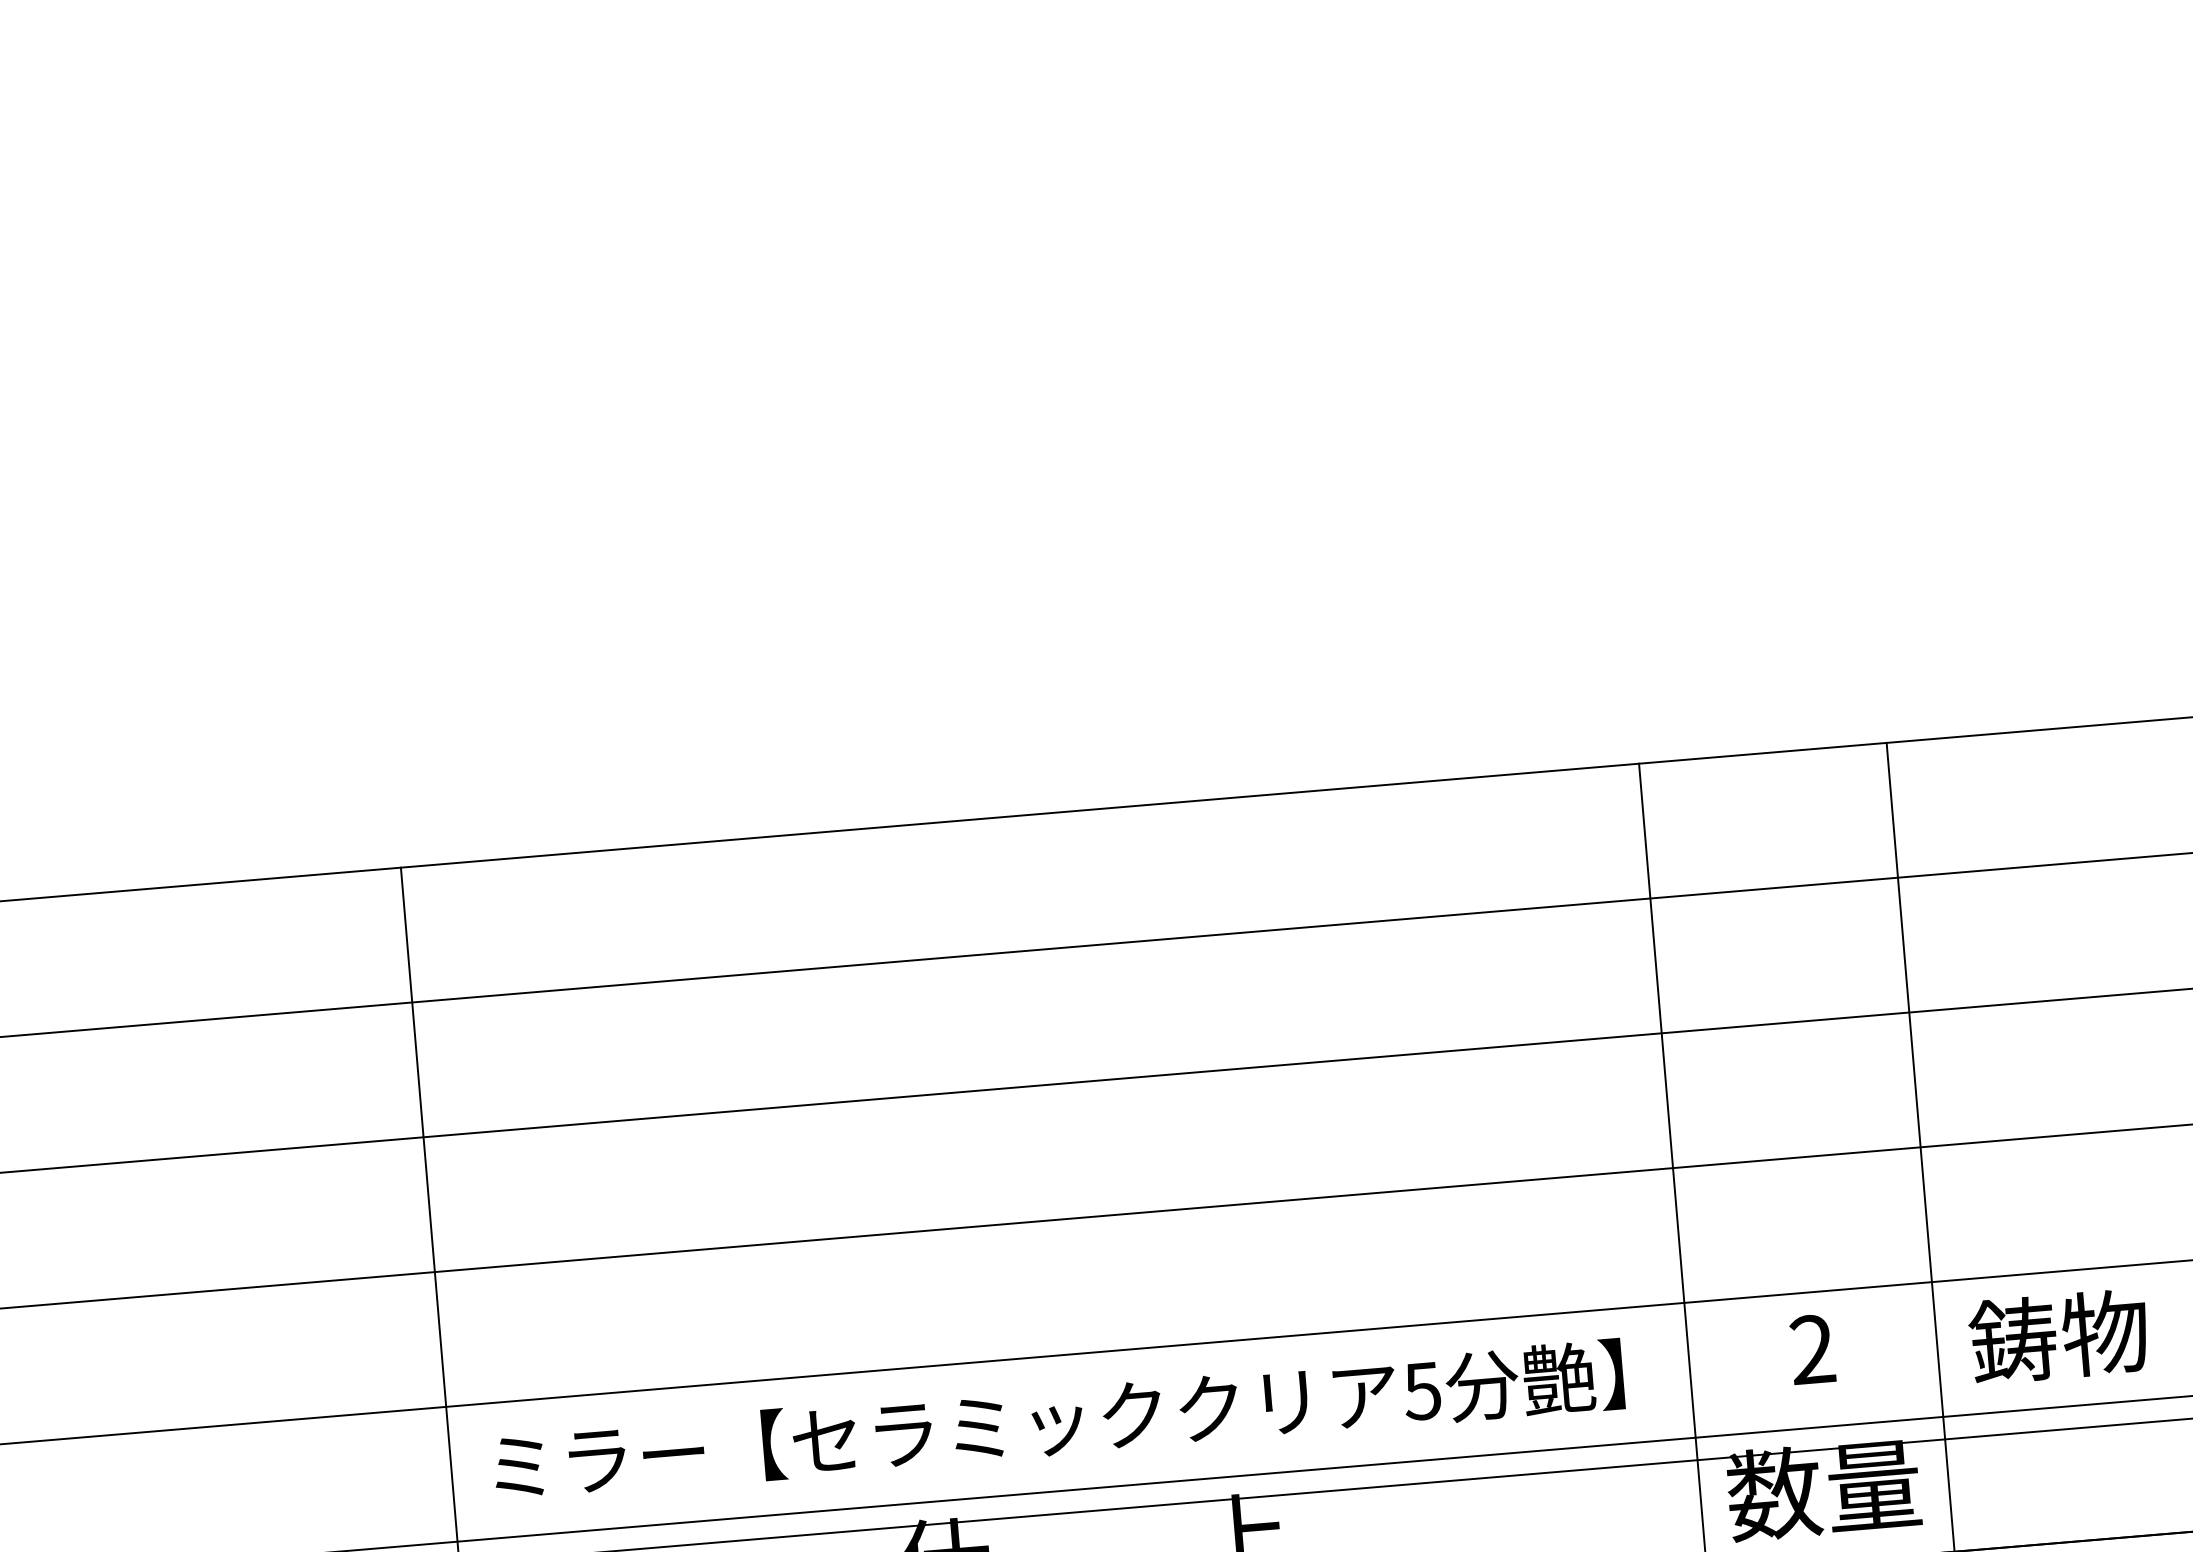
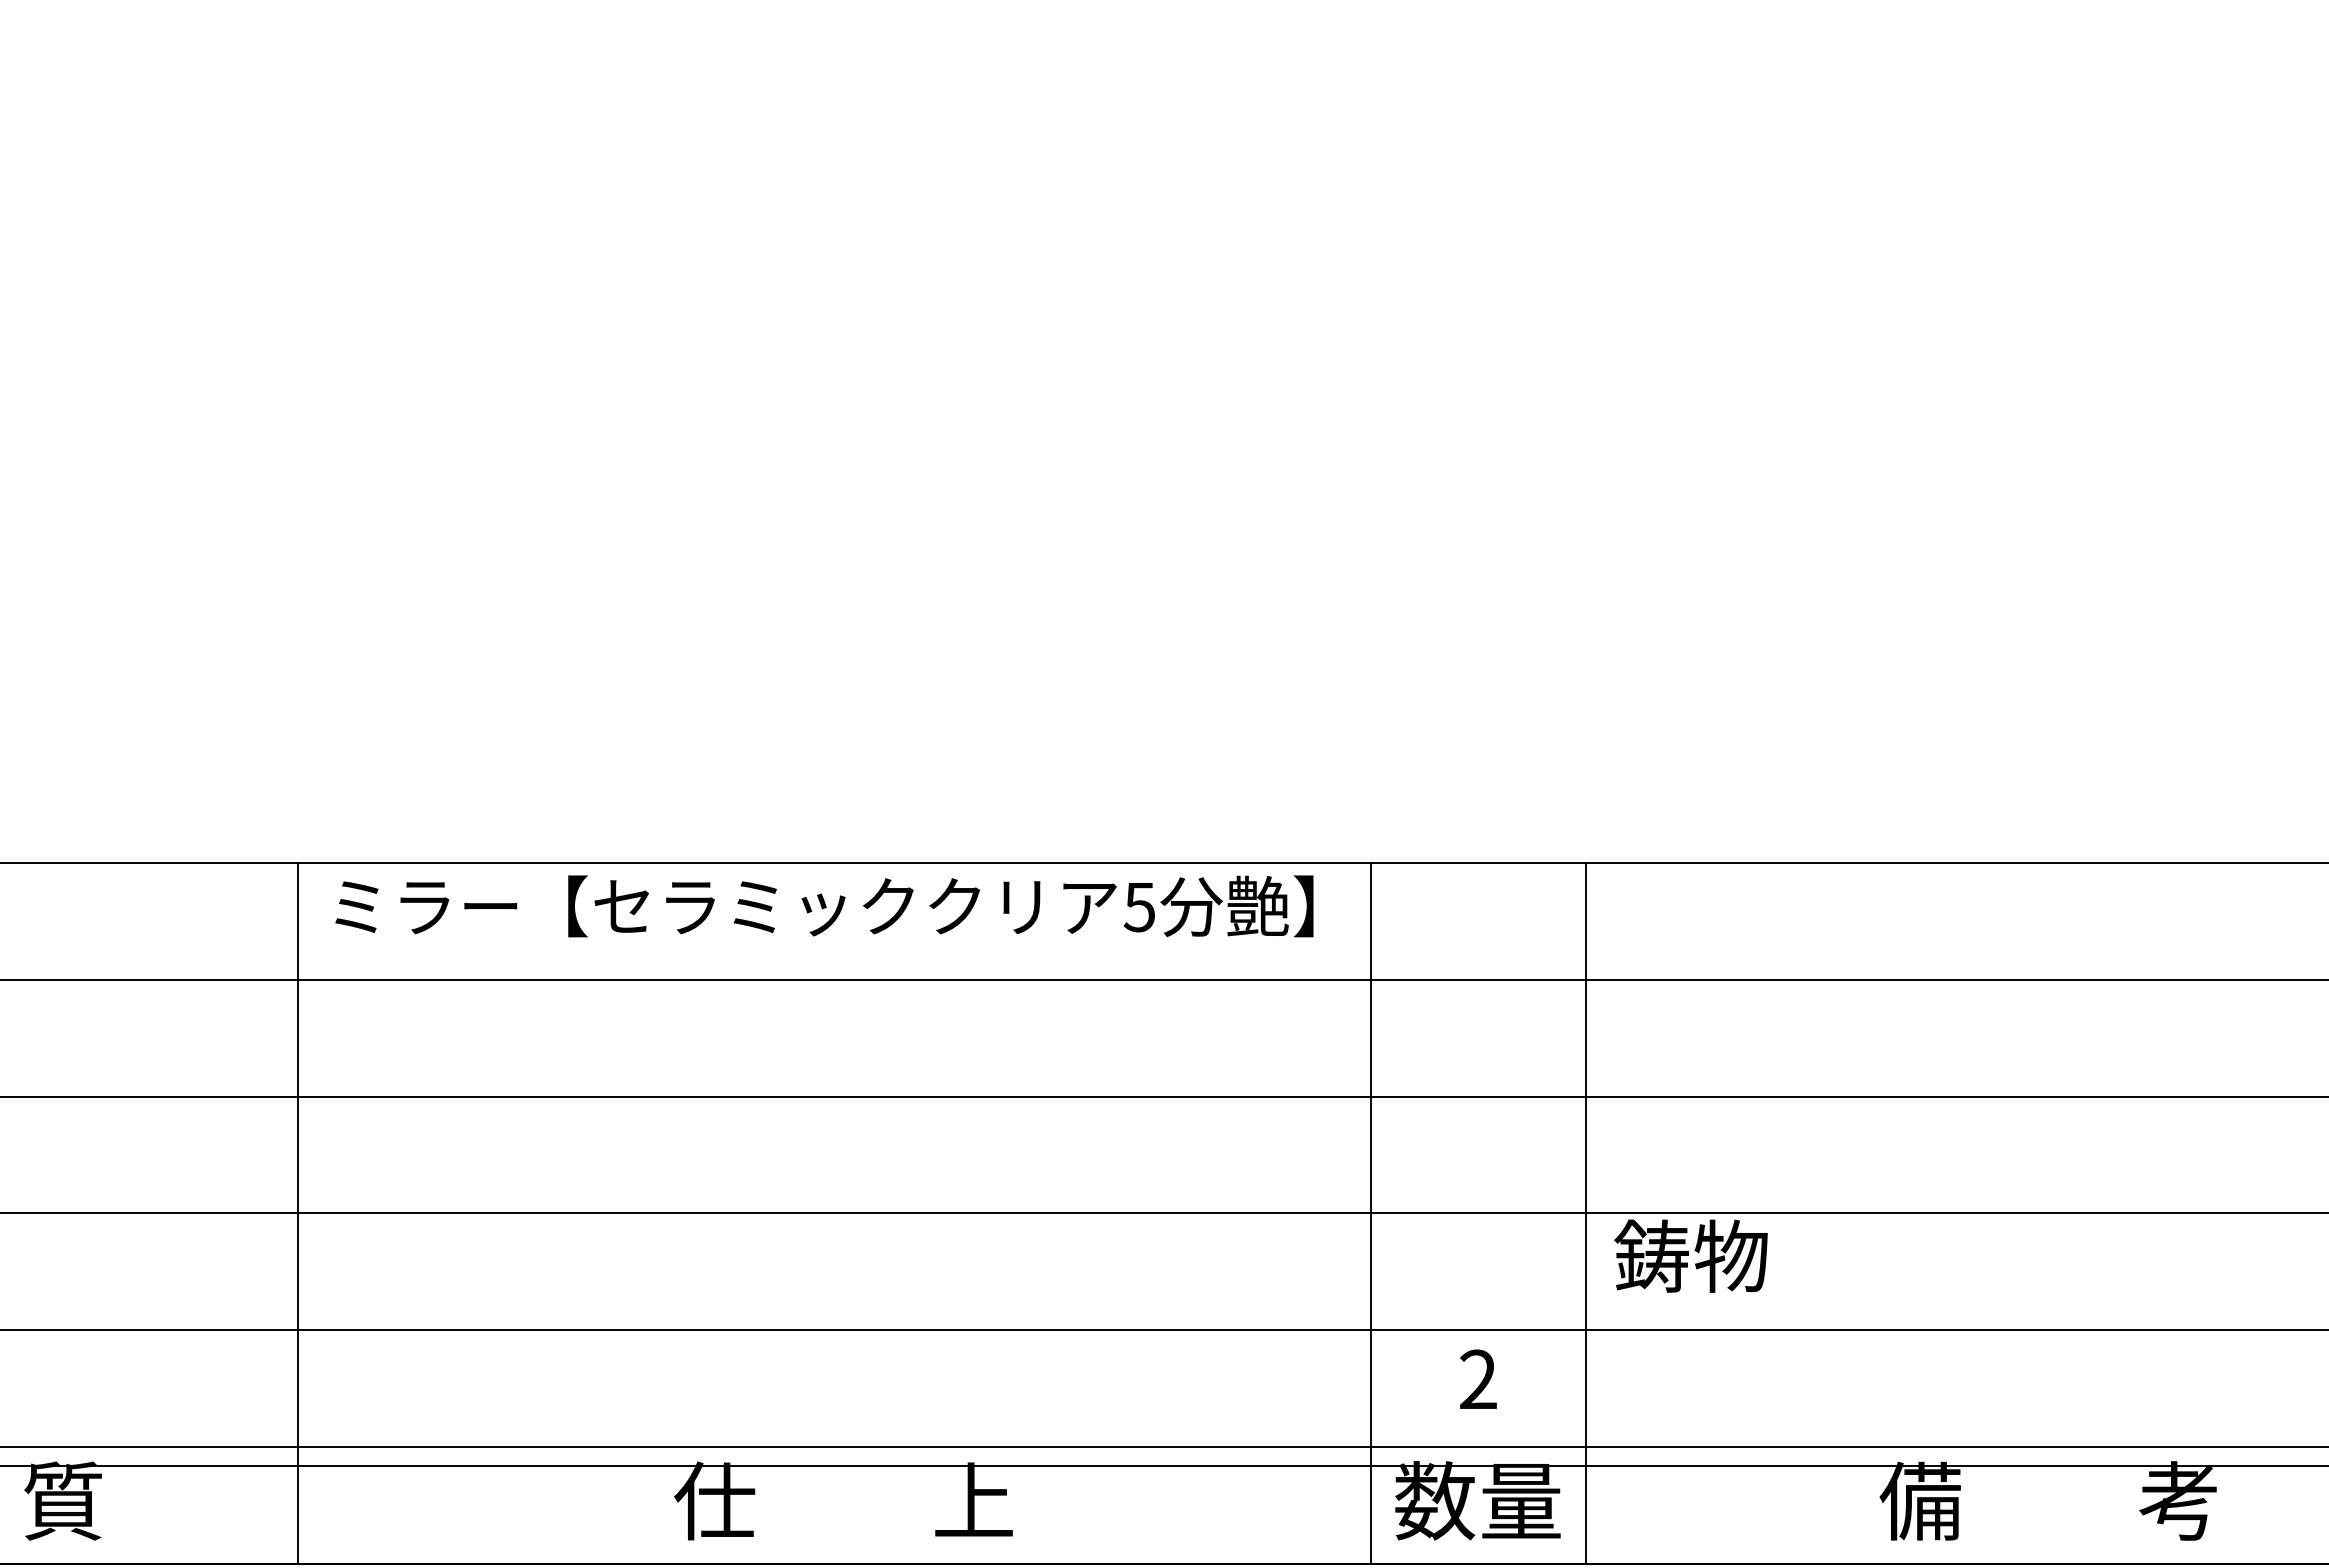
text: (2057, 1335) -> (1690, 1255), moved
text: (1058, 1420) -> (824, 906), moved

